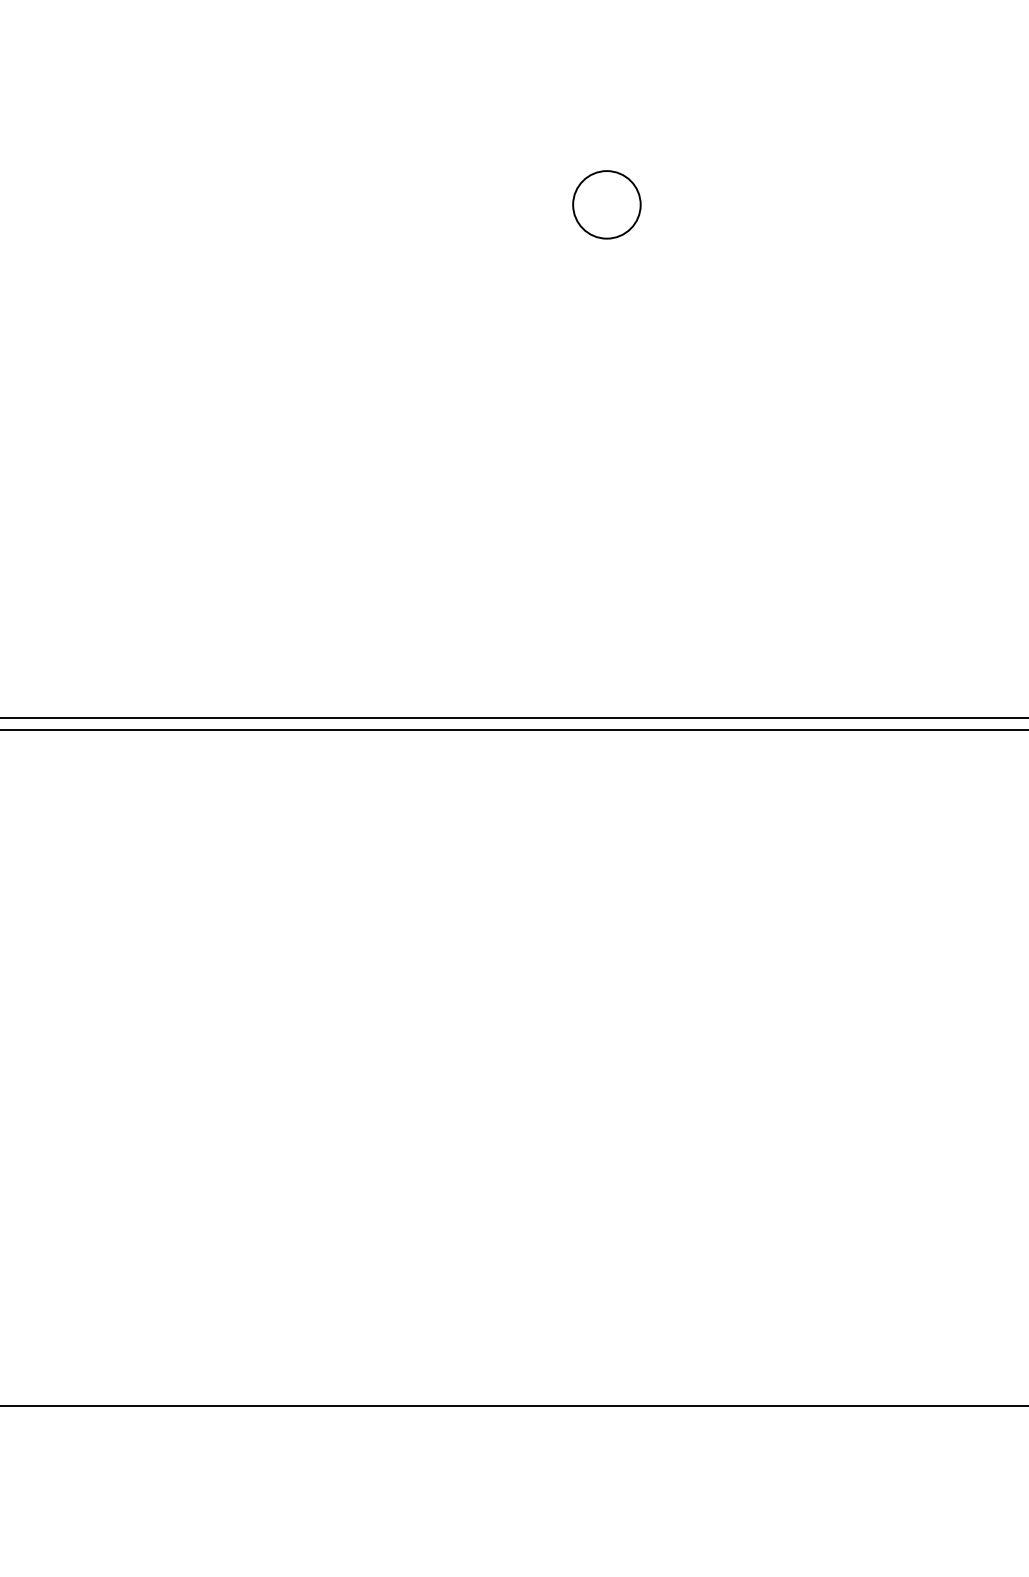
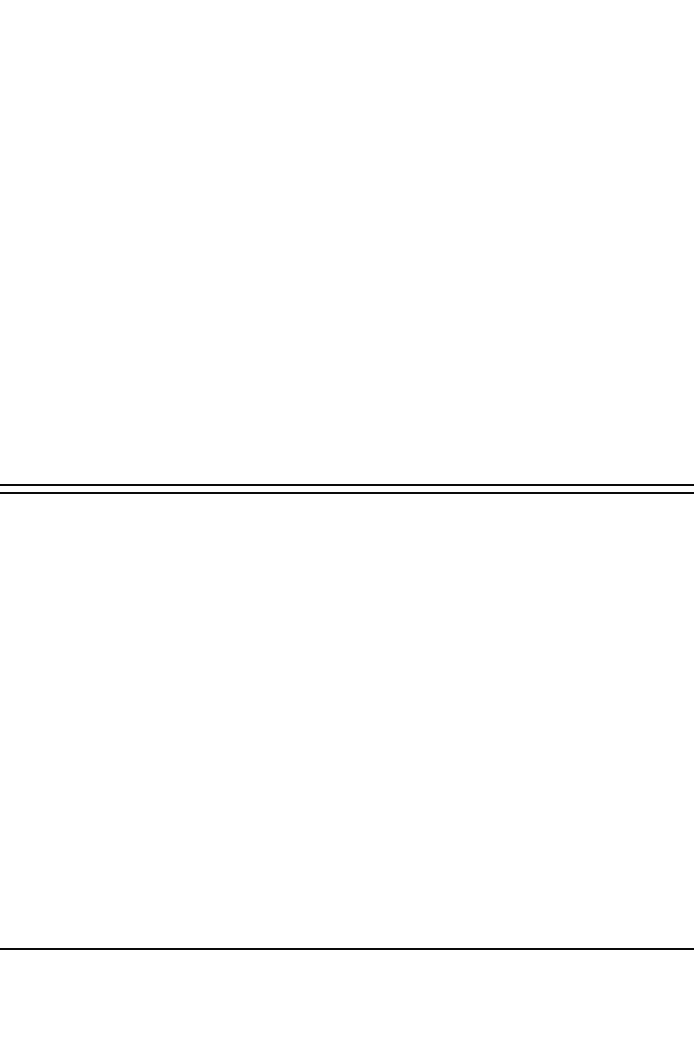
circle: (605, 203) -> (408, 137), removed

